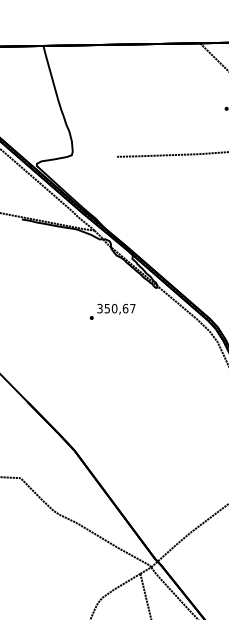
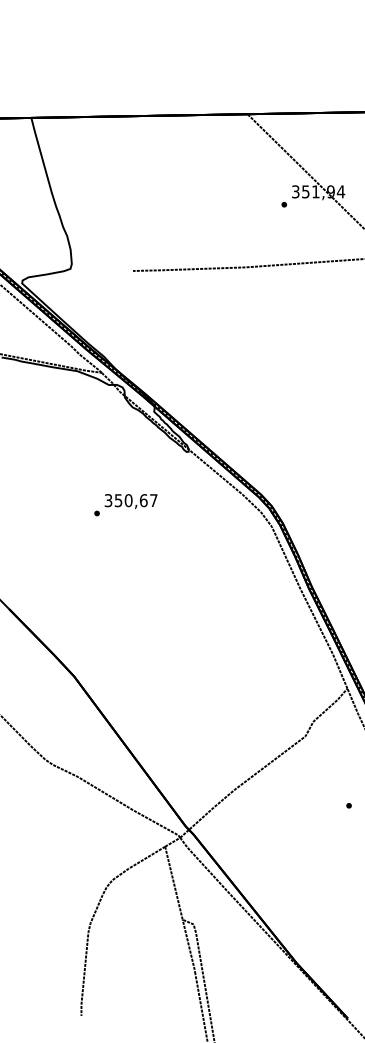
text: (112, 312) -> (125, 505), moved

